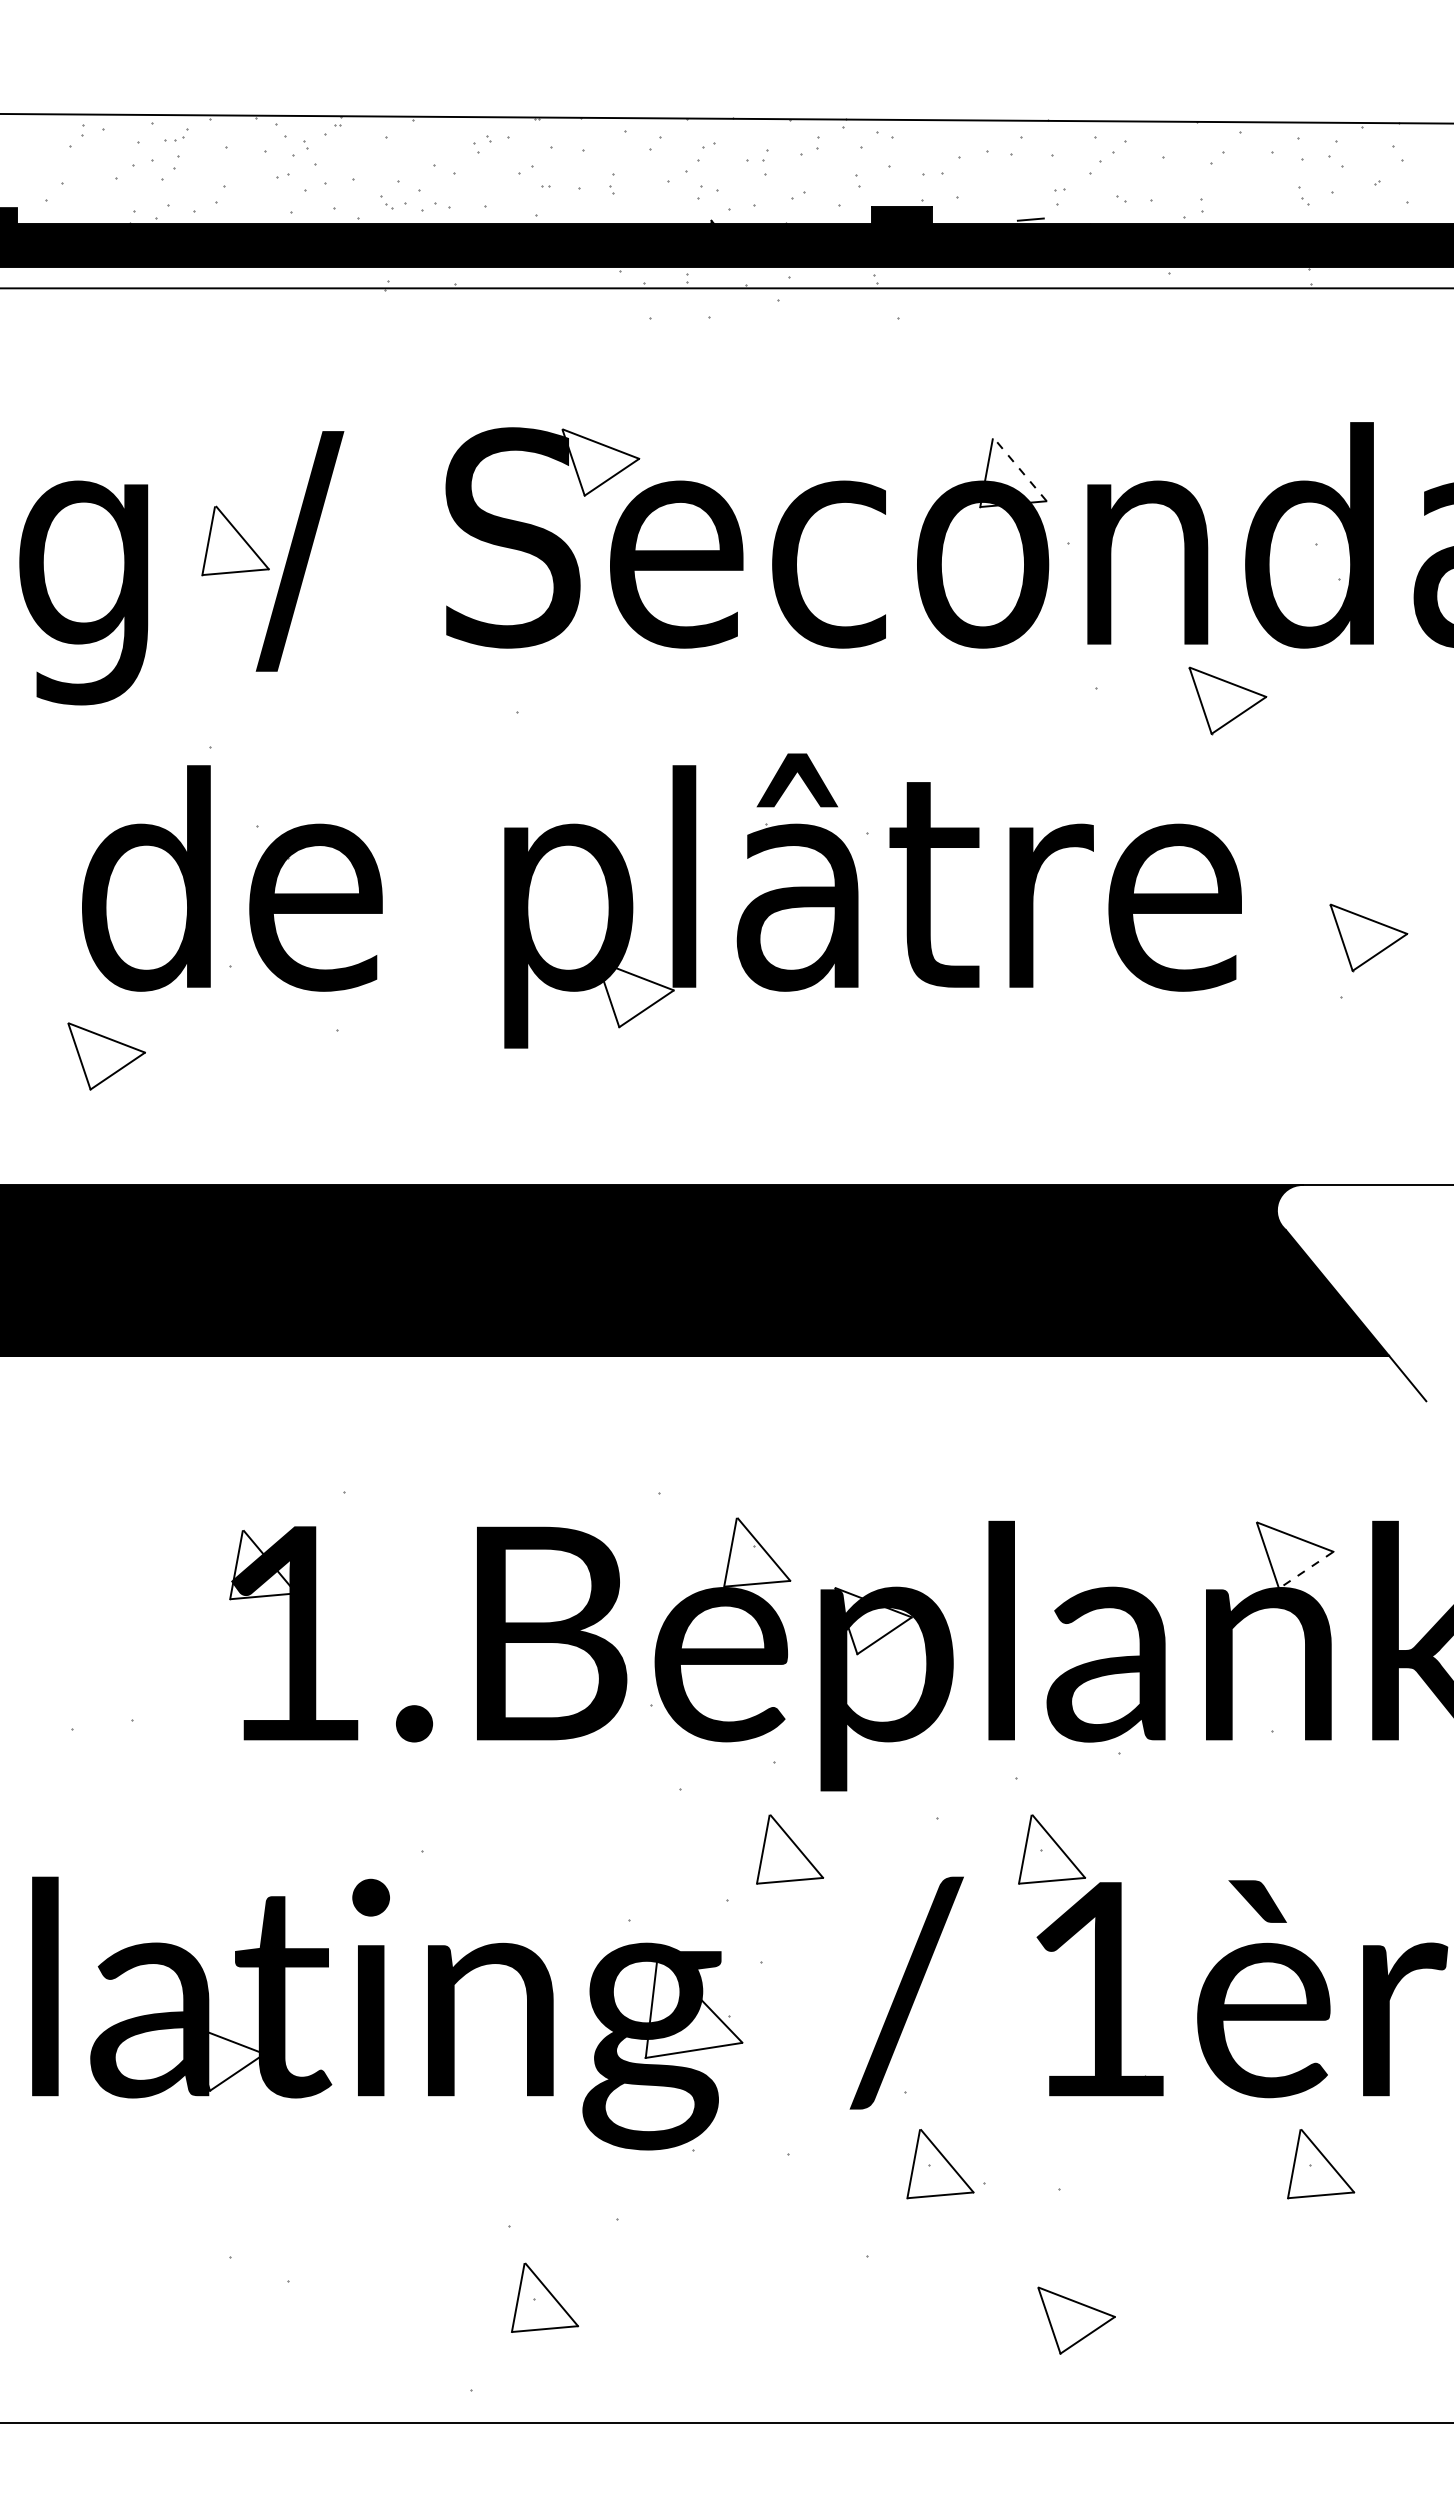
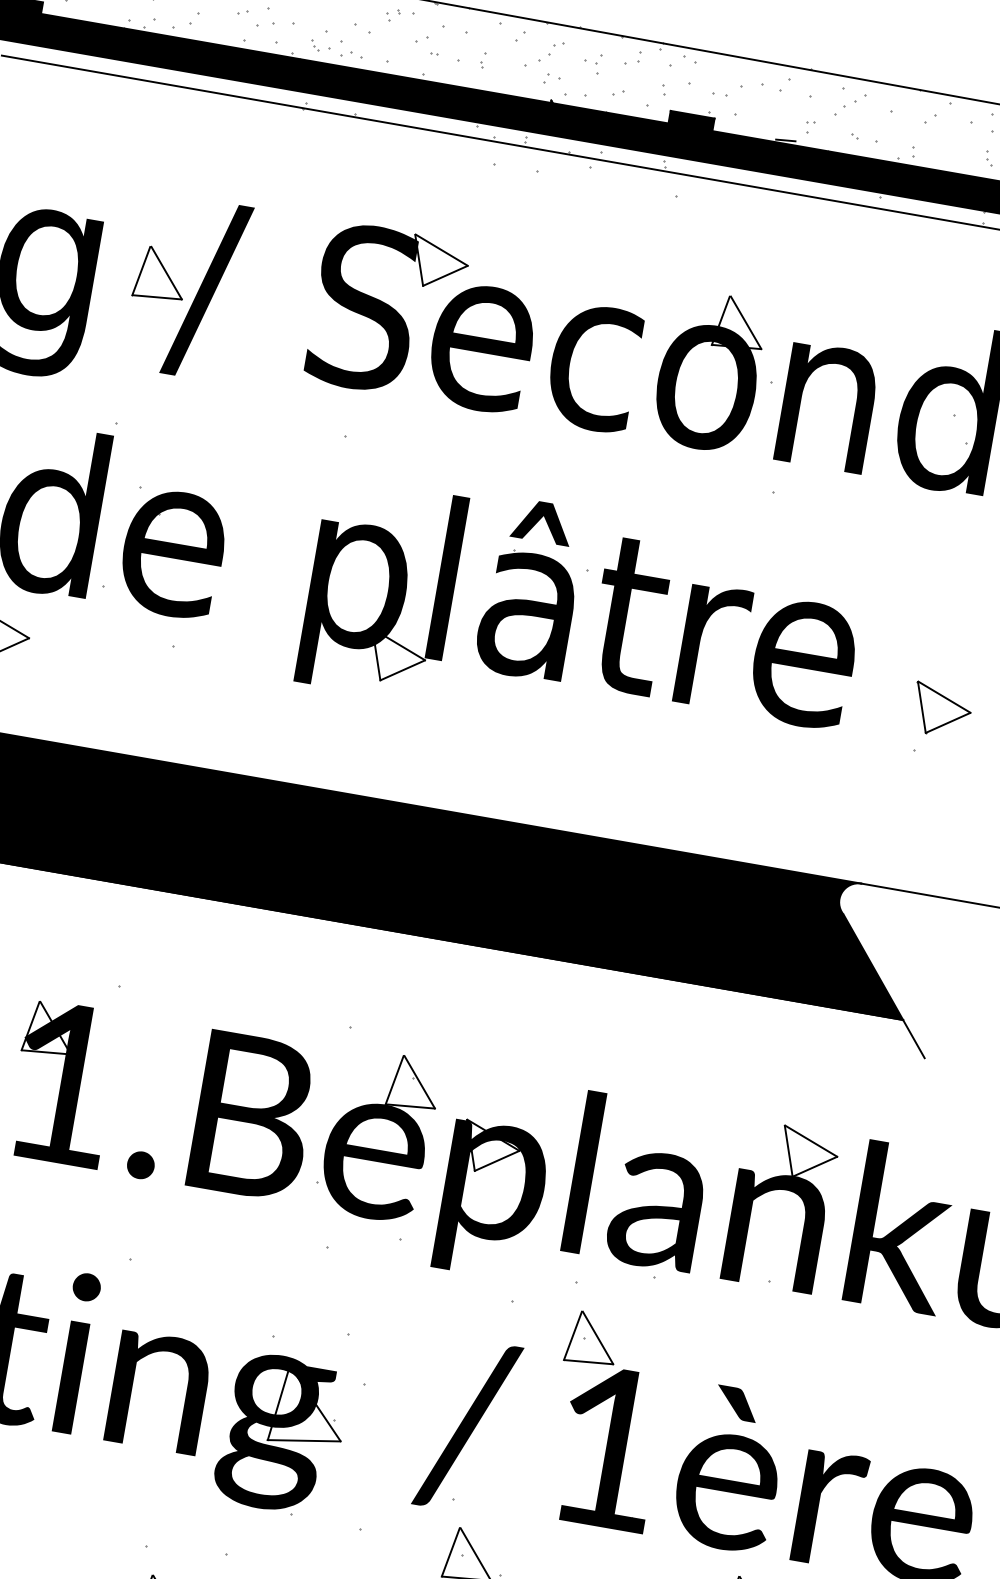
line: (1020, 469) -> (746, 322), dashed -> solid
part: (1227, 700) -> (868, 518), removed
line: (1306, 1570) -> (815, 1167), dashed -> solid
part: (790, 1849) -> (400, 1305), removed

